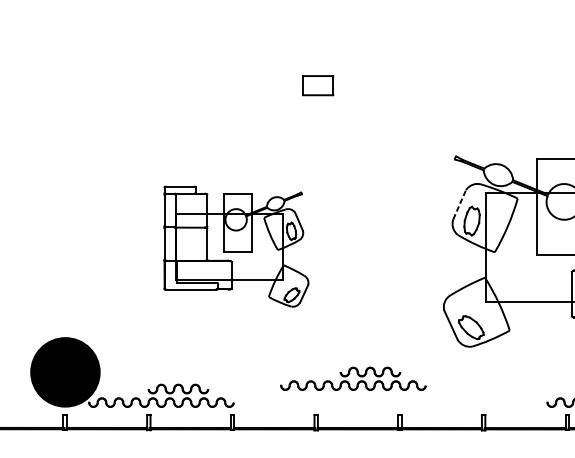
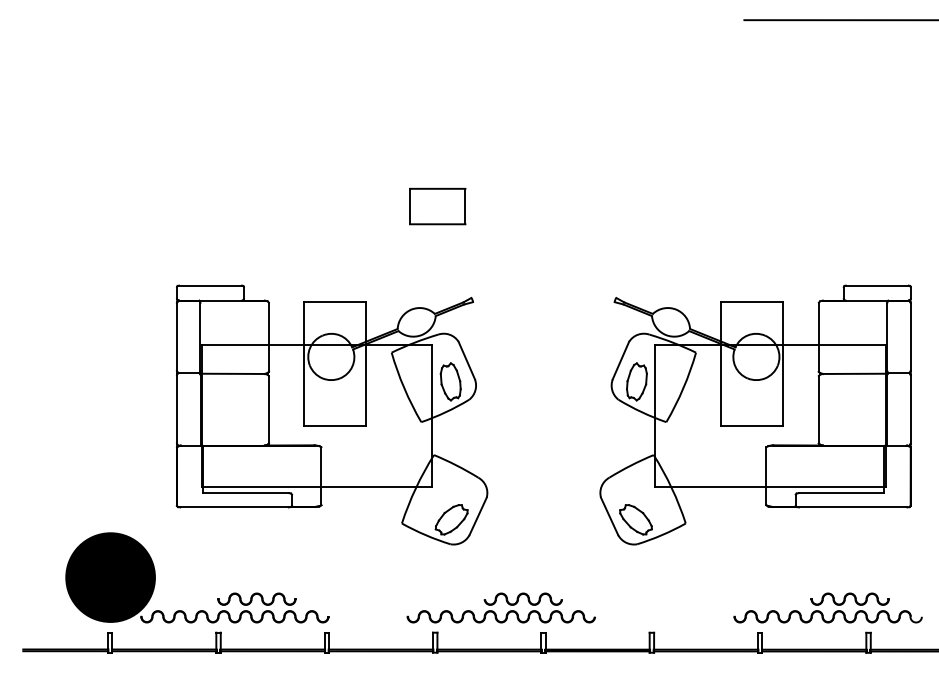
part: (317, 85) -> (437, 206), size x1.43
line: (460, 204) -> (621, 360), dashed -> solid
part: (236, 246) -> (331, 414), size x1.67
part: (349, 374) -> (496, 602), moved

